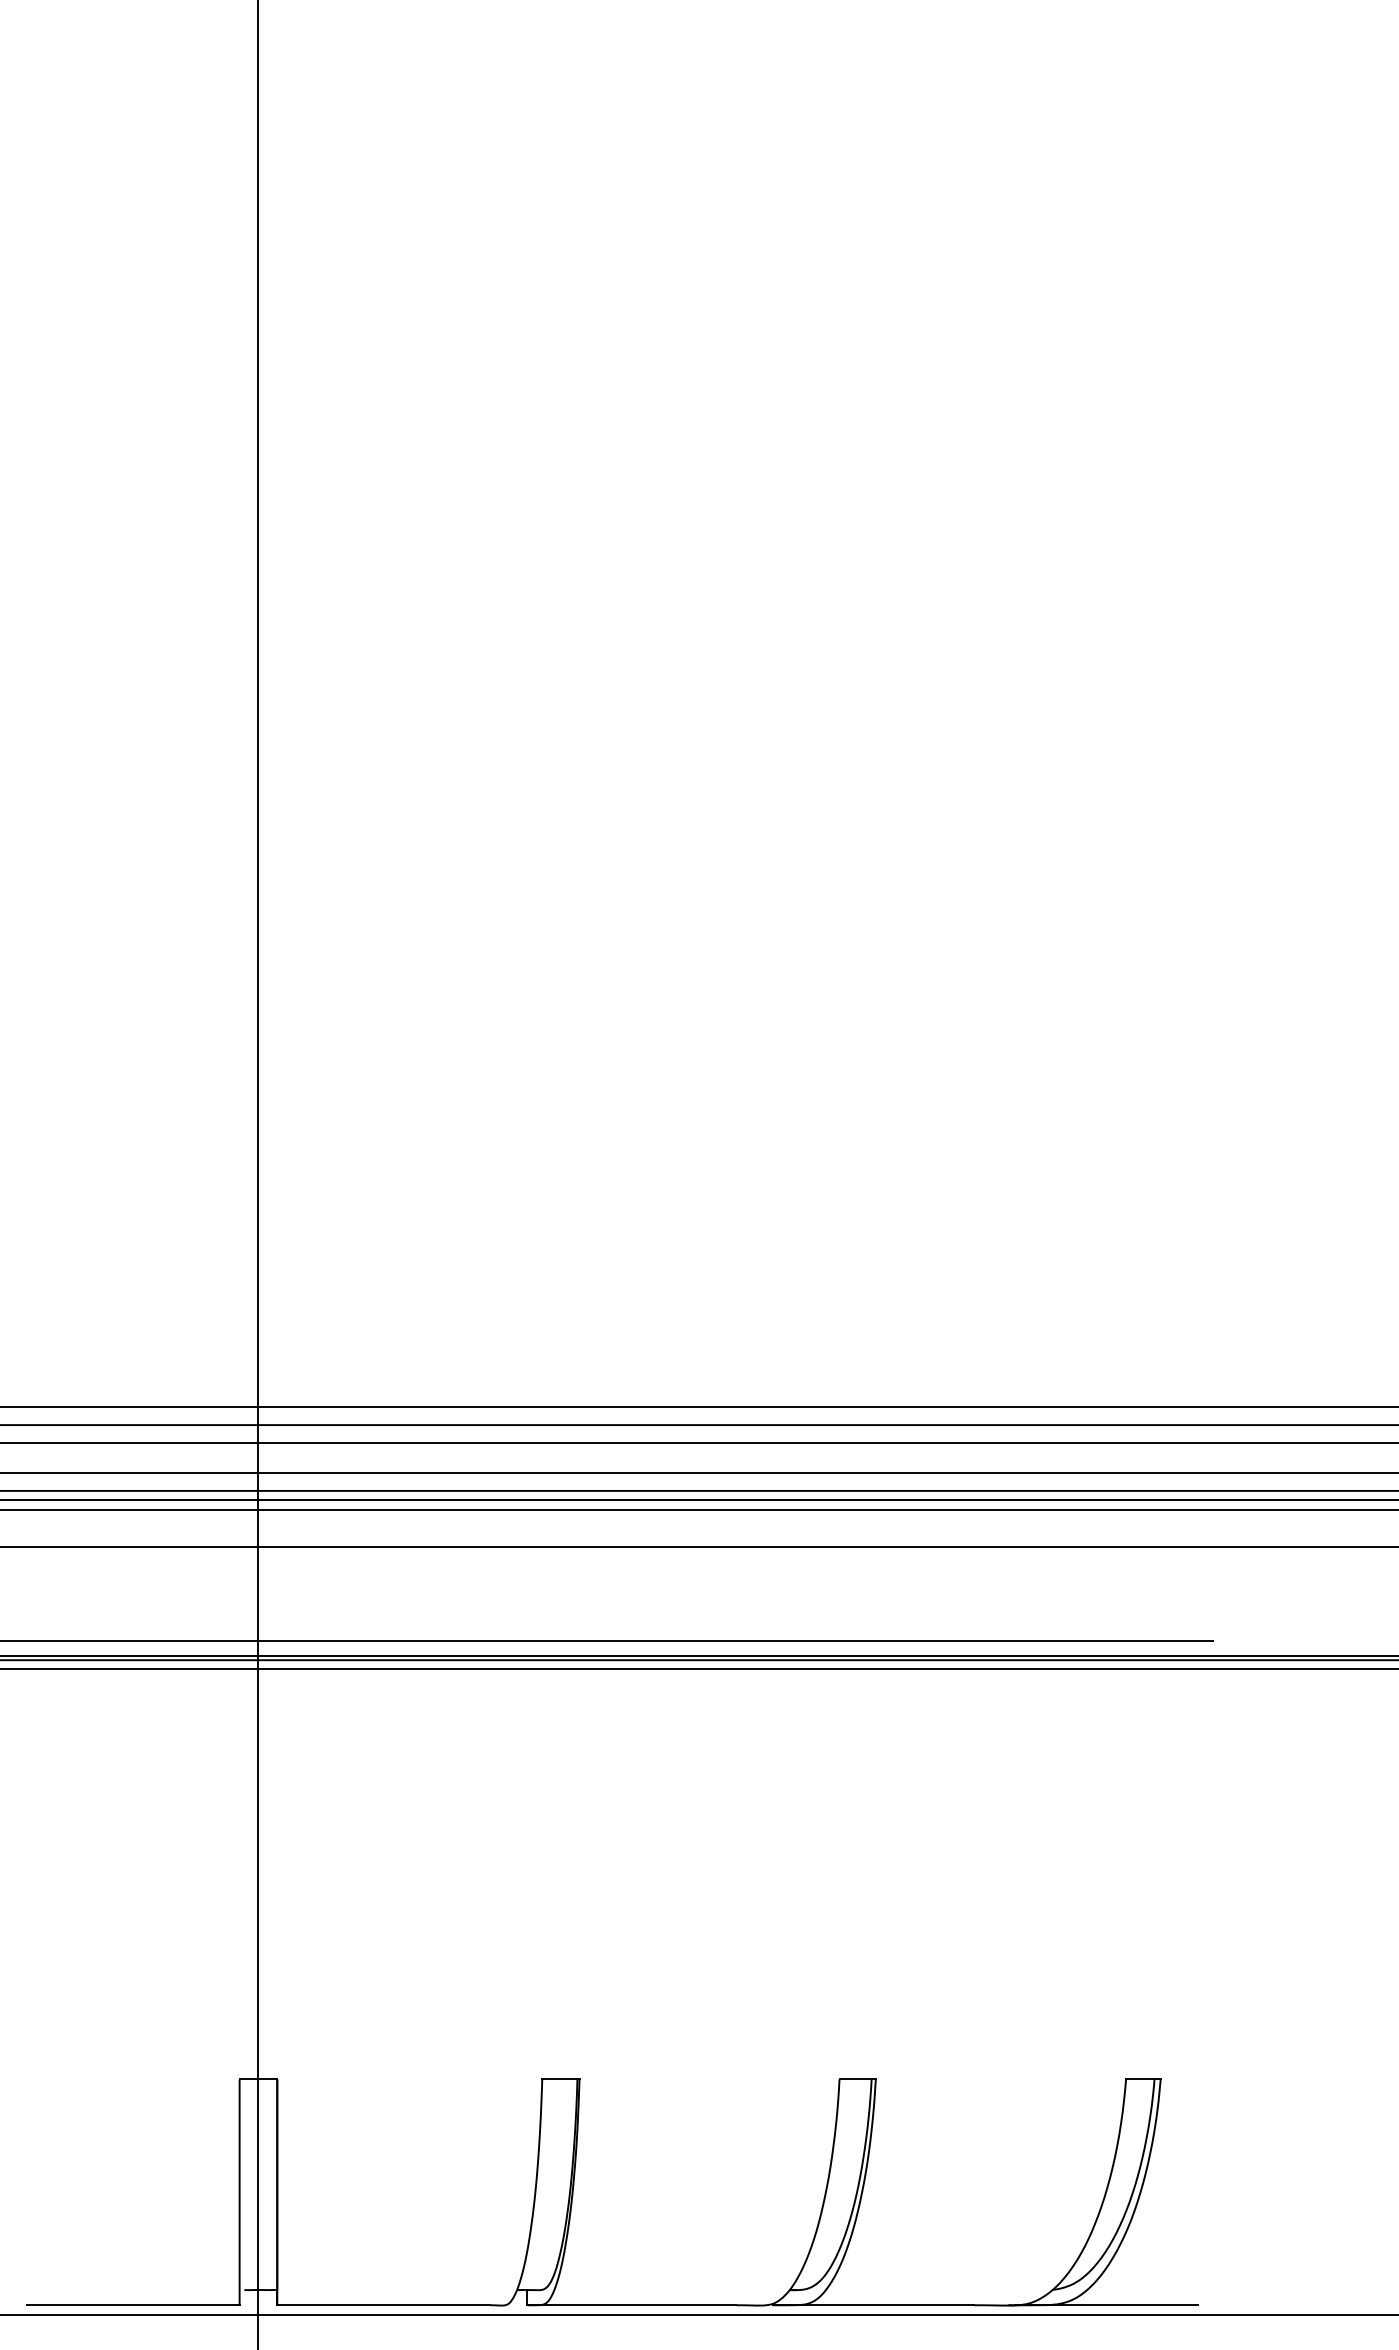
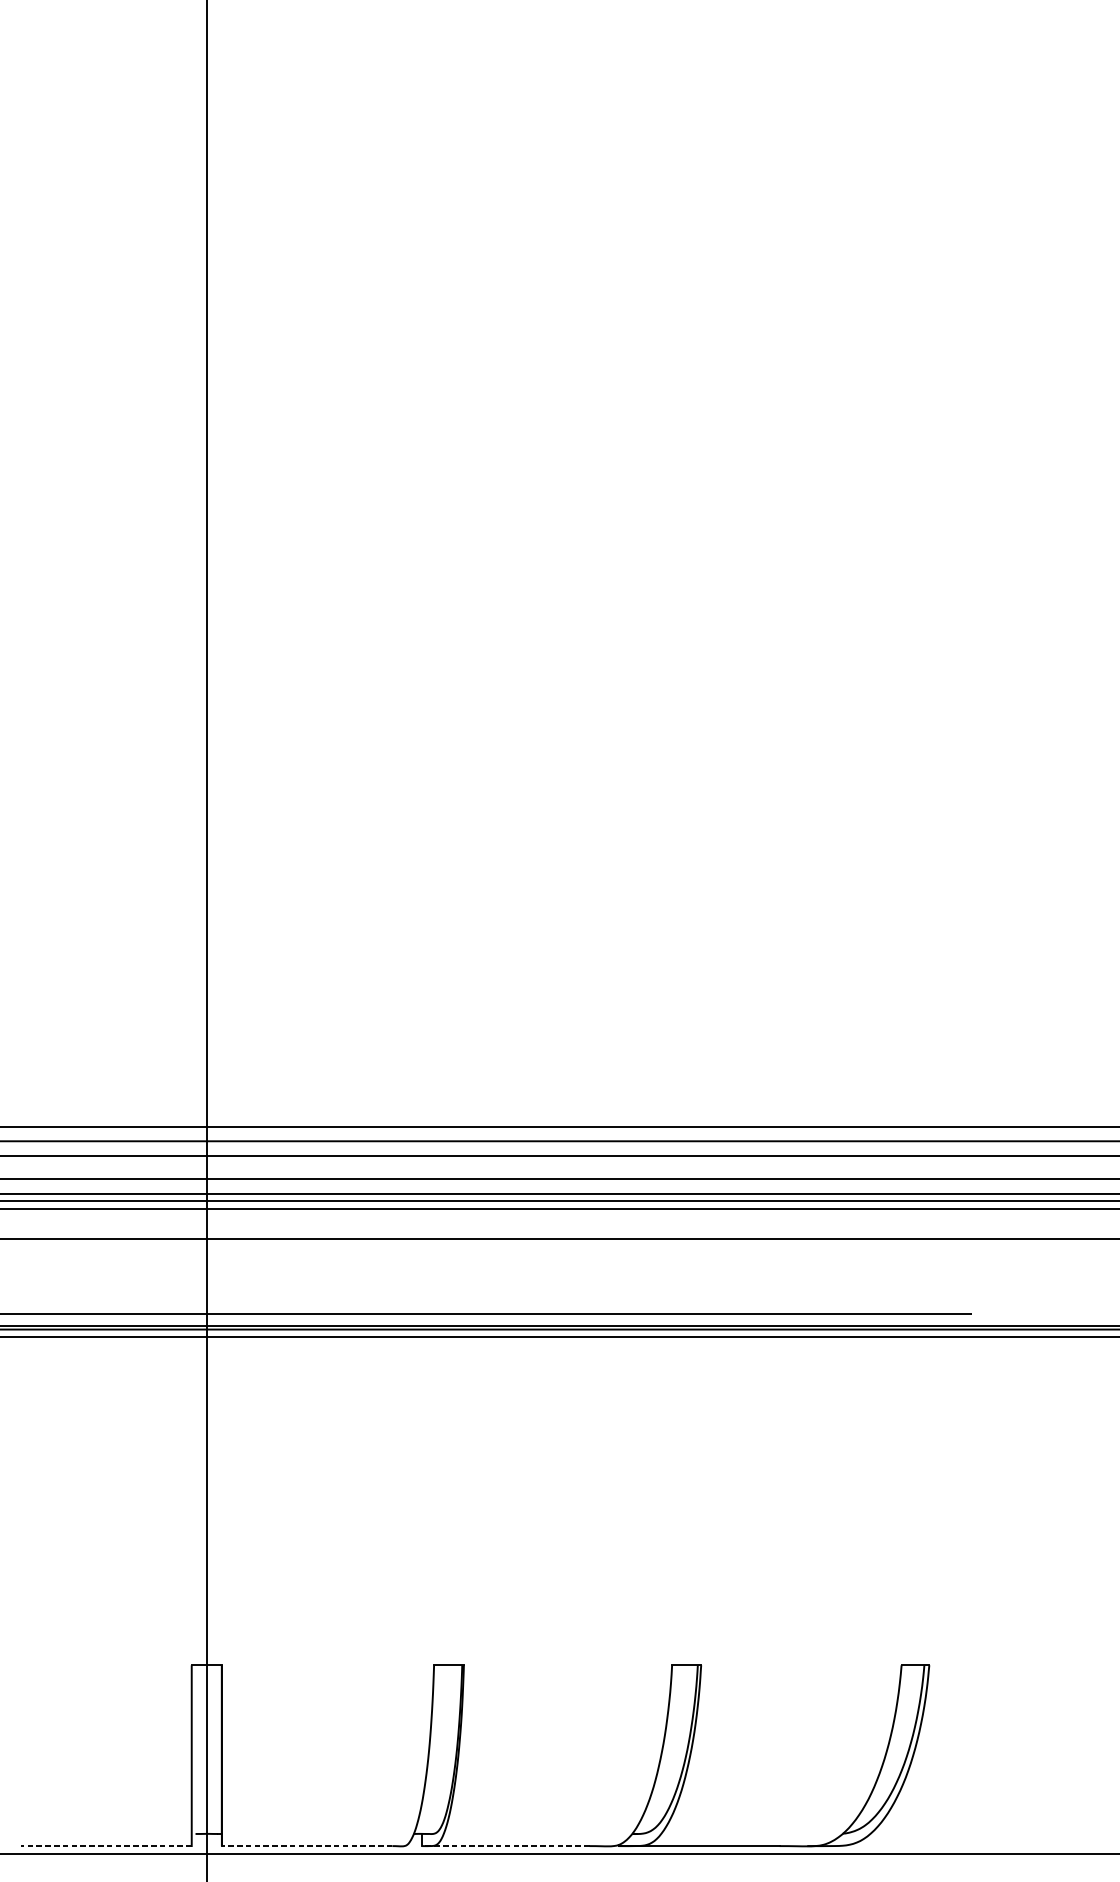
line: (132, 2305) -> (105, 1846), solid -> dashed
line: (383, 2305) -> (306, 1846), solid -> dashed
line: (631, 2305) -> (505, 1846), solid -> dashed
line: (1106, 2305) -> (885, 1846), removed

